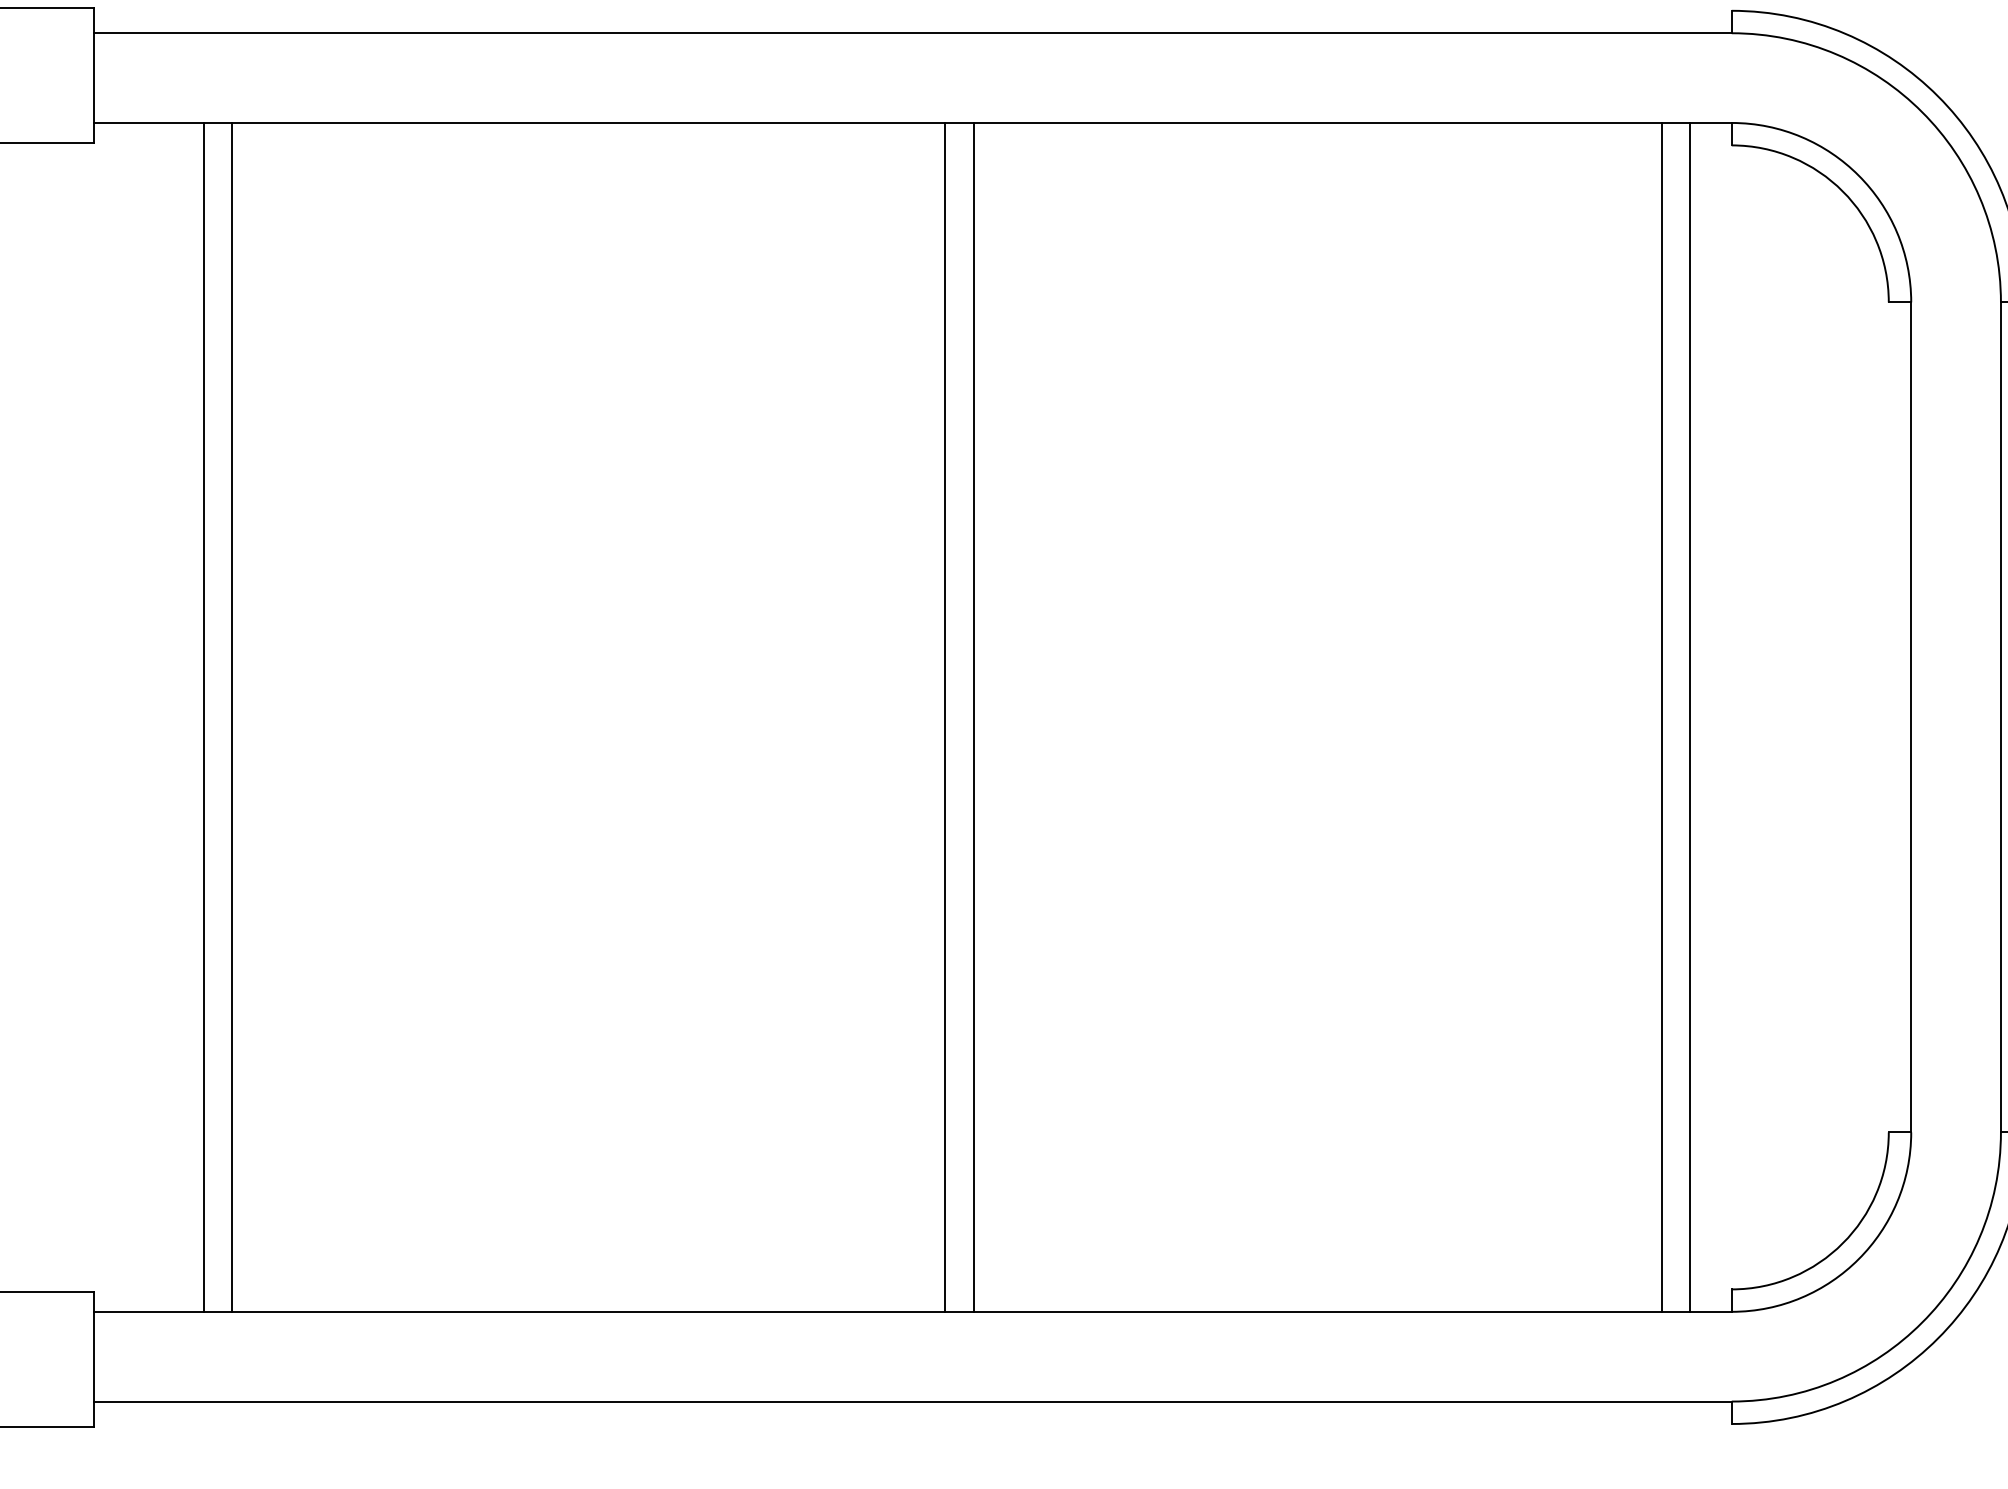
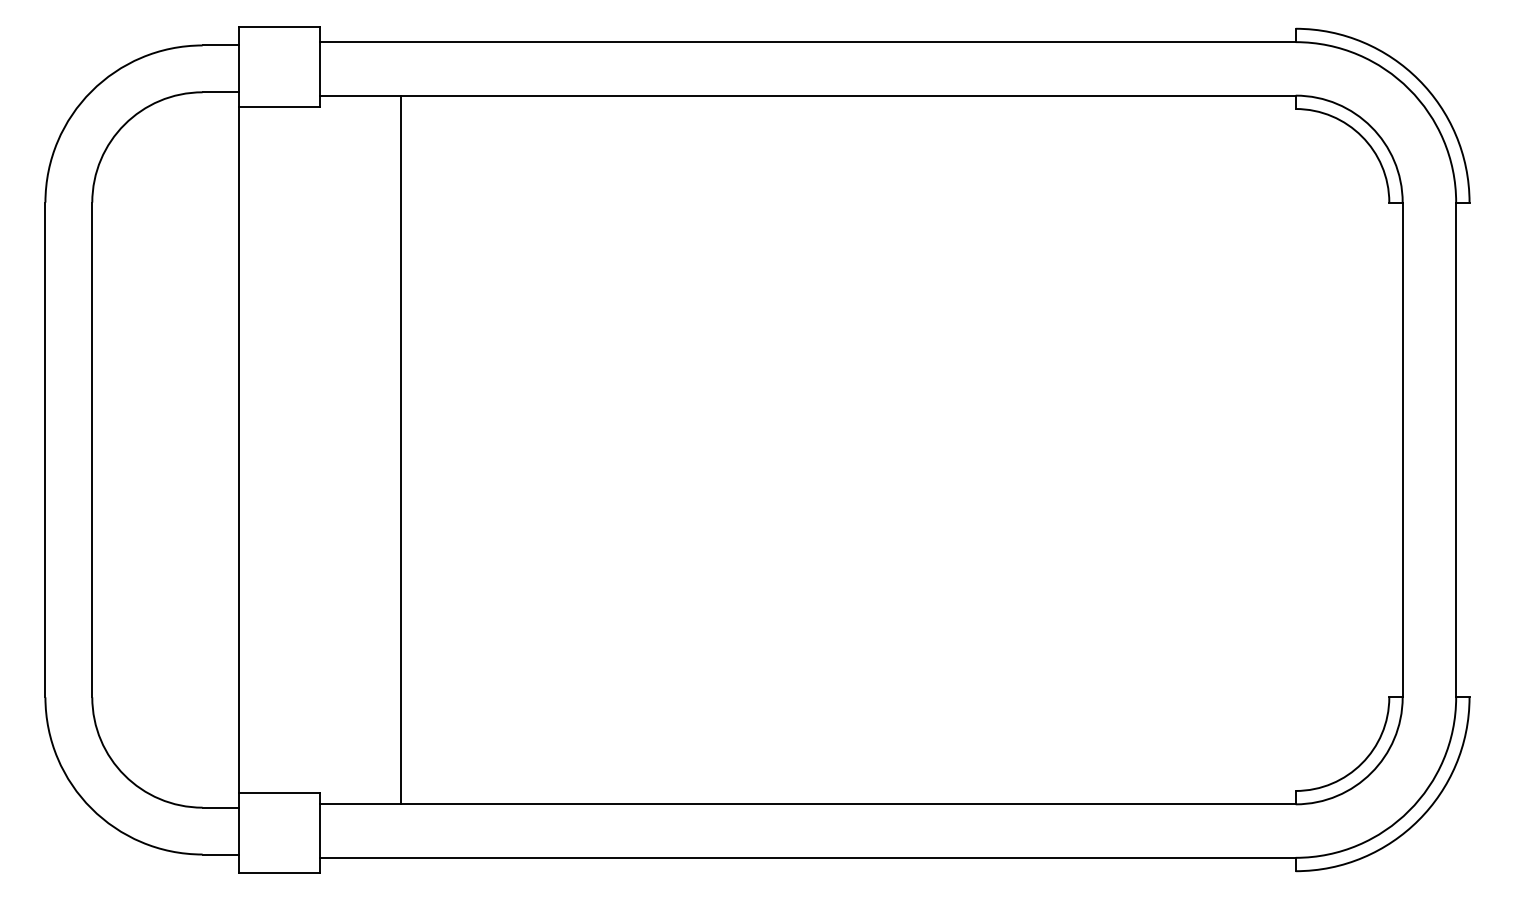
line: (203, 716) -> (384, 449), removed
line: (944, 716) -> (826, 449), removed
line: (973, 716) -> (843, 449), removed
line: (1660, 716) -> (1253, 449), removed
line: (1689, 716) -> (1270, 449), removed

